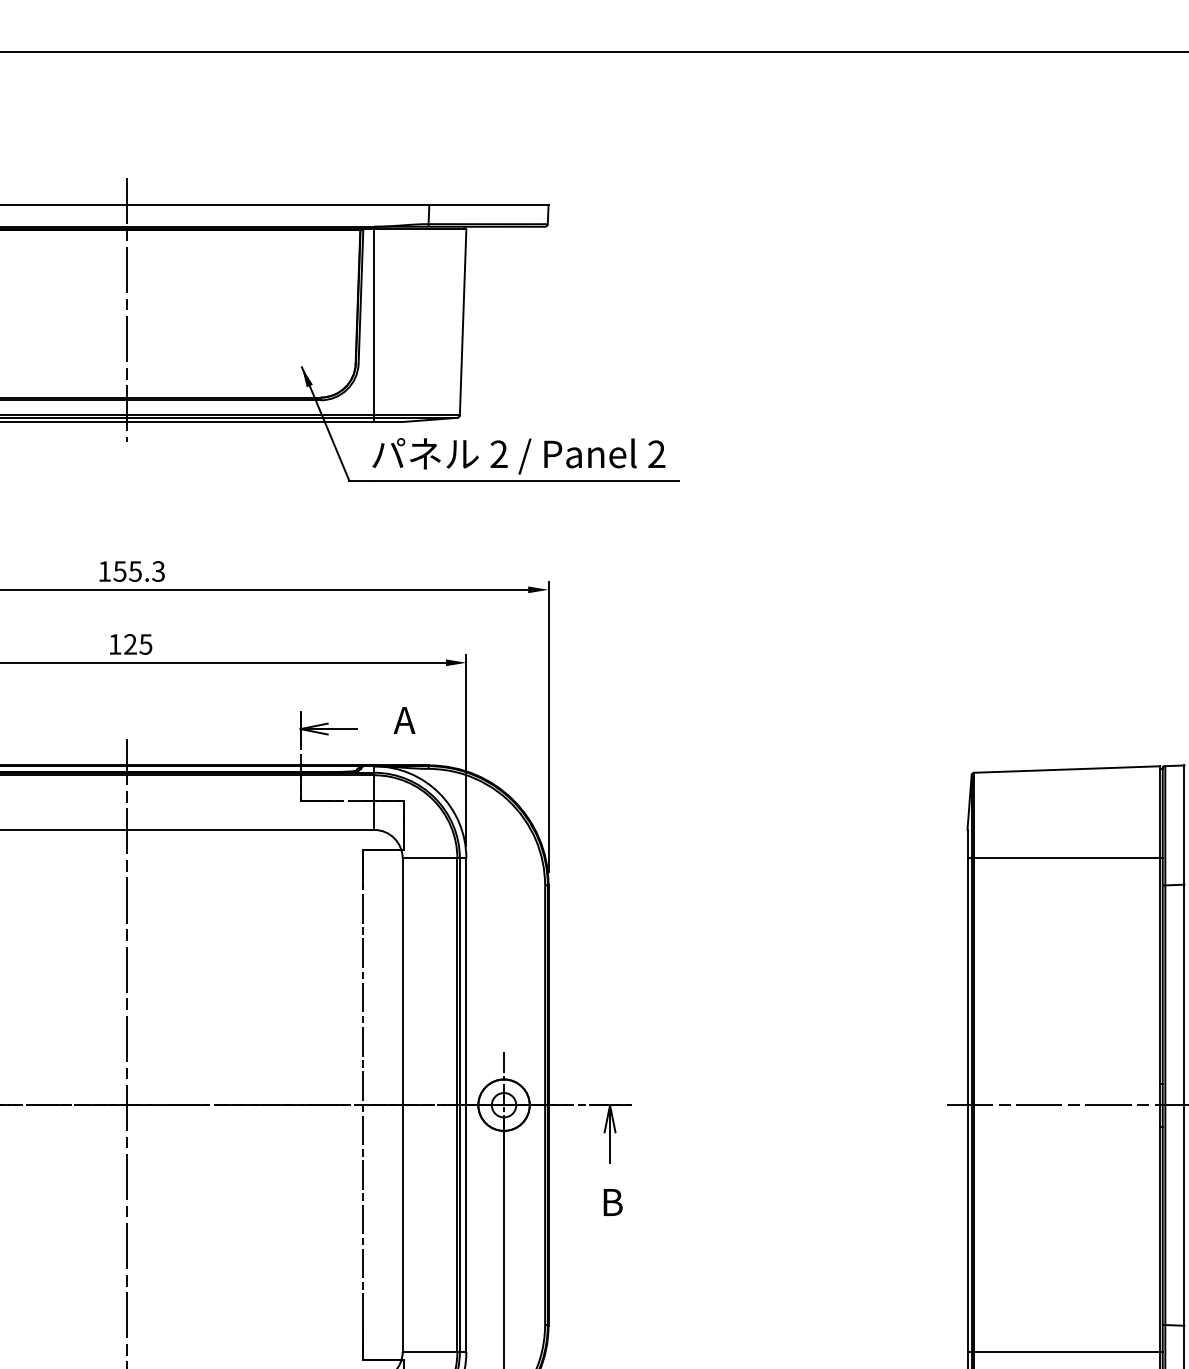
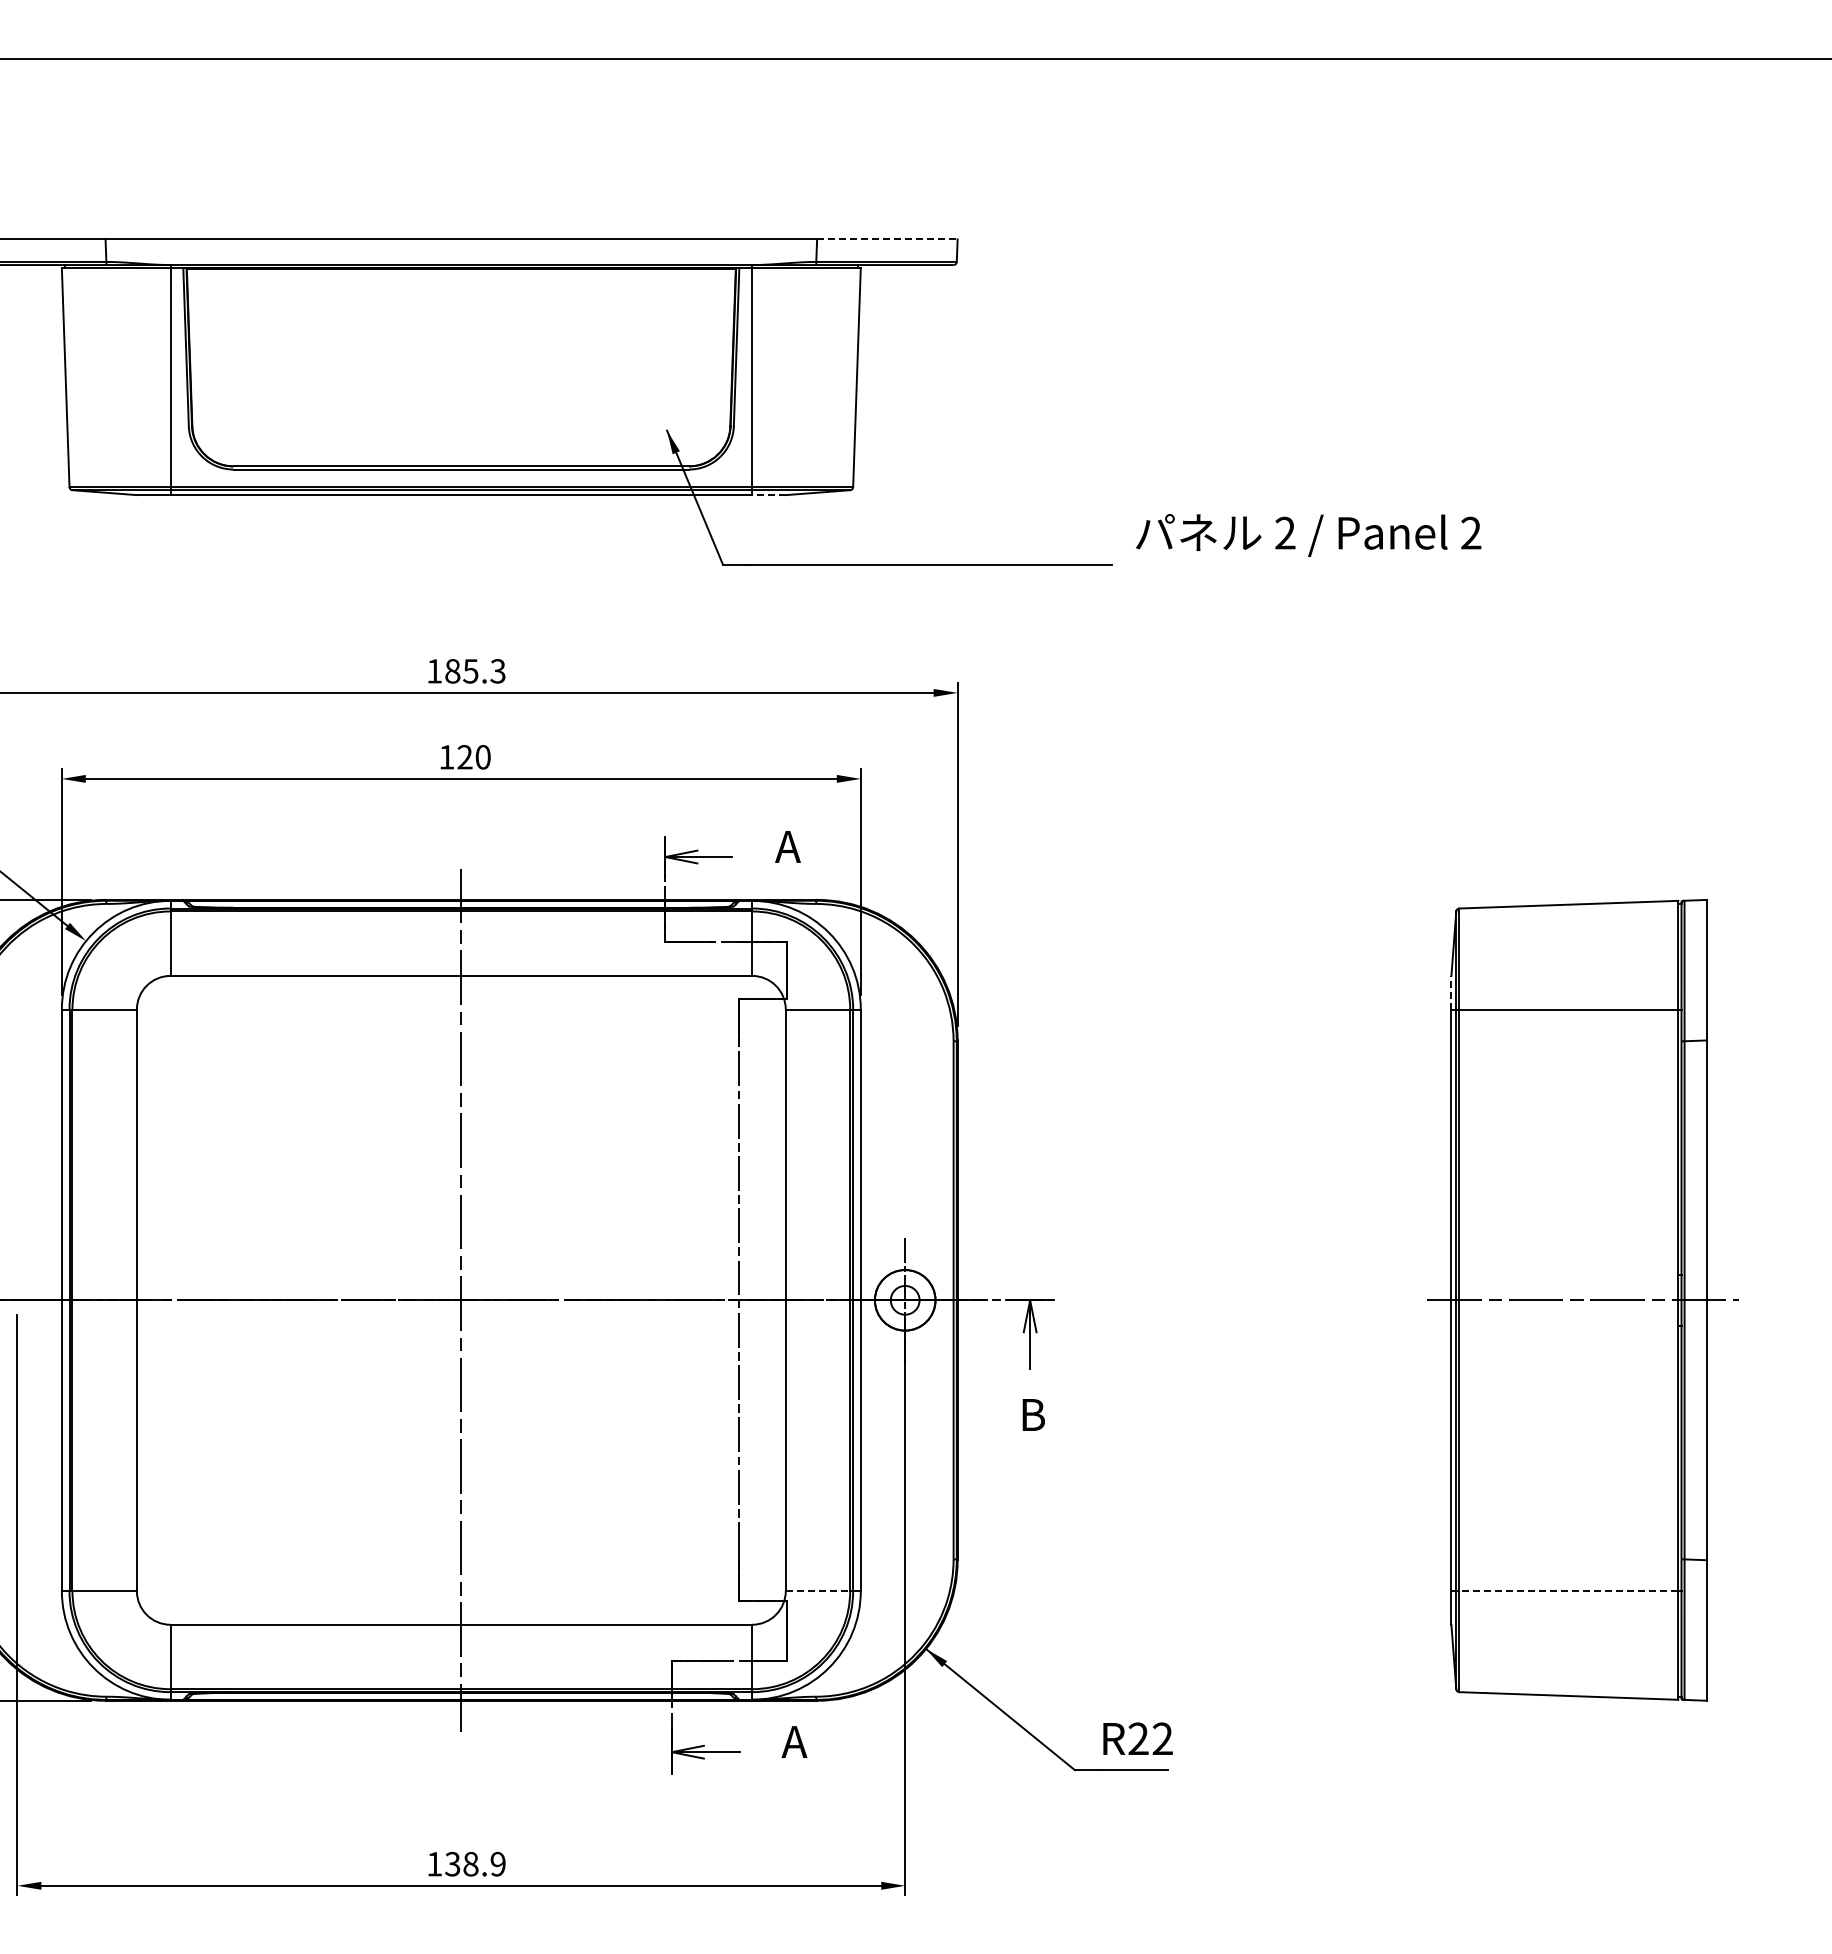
line: (489, 205) -> (887, 239), solid -> dashed
line: (127, 310) -> (461, 363), removed
line: (388, 422) -> (768, 495), solid -> dashed
text: (518, 456) -> (1308, 535), moved
text: (119, 571) -> (452, 671), 155.3 -> 185.3
text: (145, 644) -> (482, 757), 125 -> 120
line: (967, 844) -> (1451, 992), solid -> dashed
line: (430, 1352) -> (818, 1591), solid -> dashed
line: (1066, 1352) -> (1568, 1591), solid -> dashed

